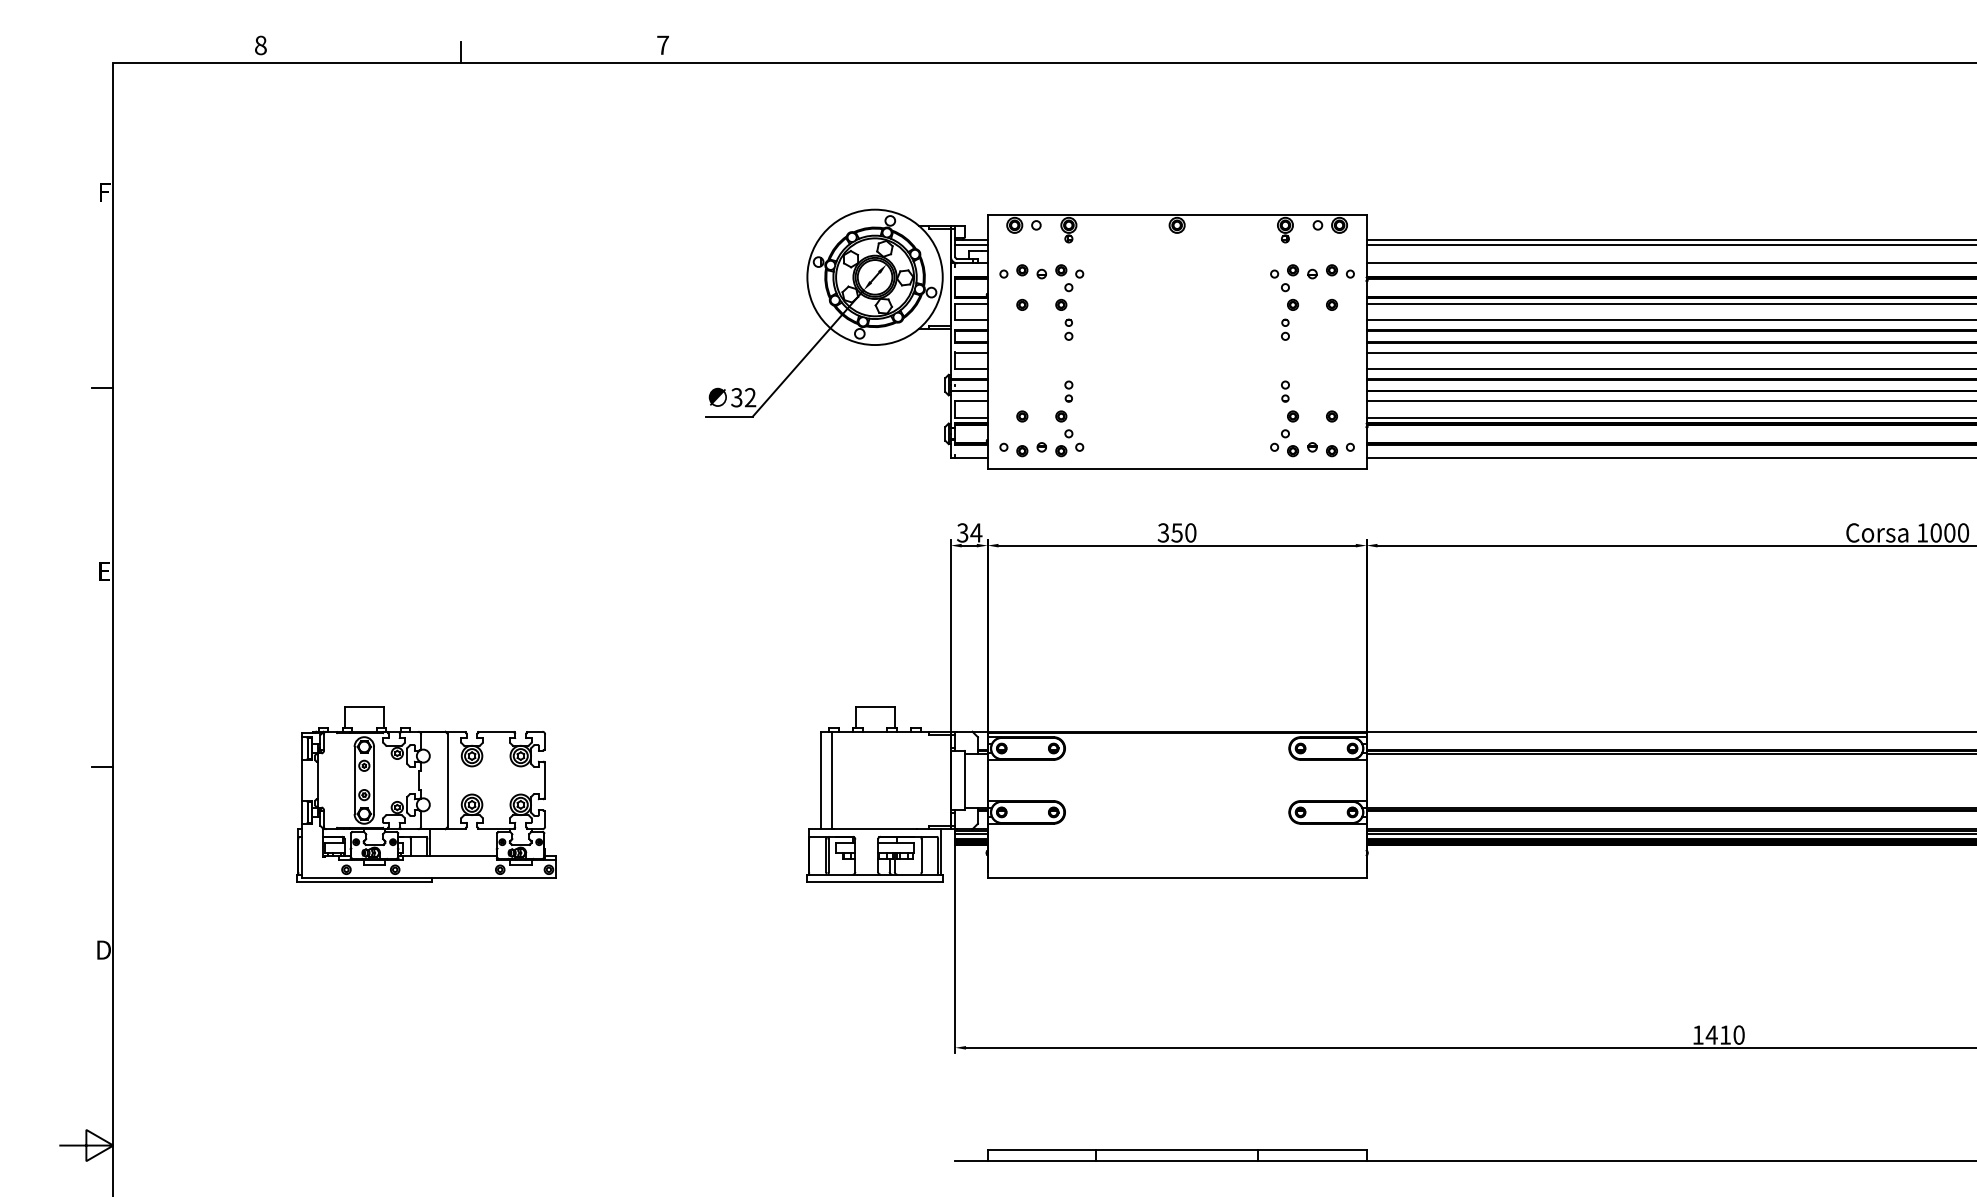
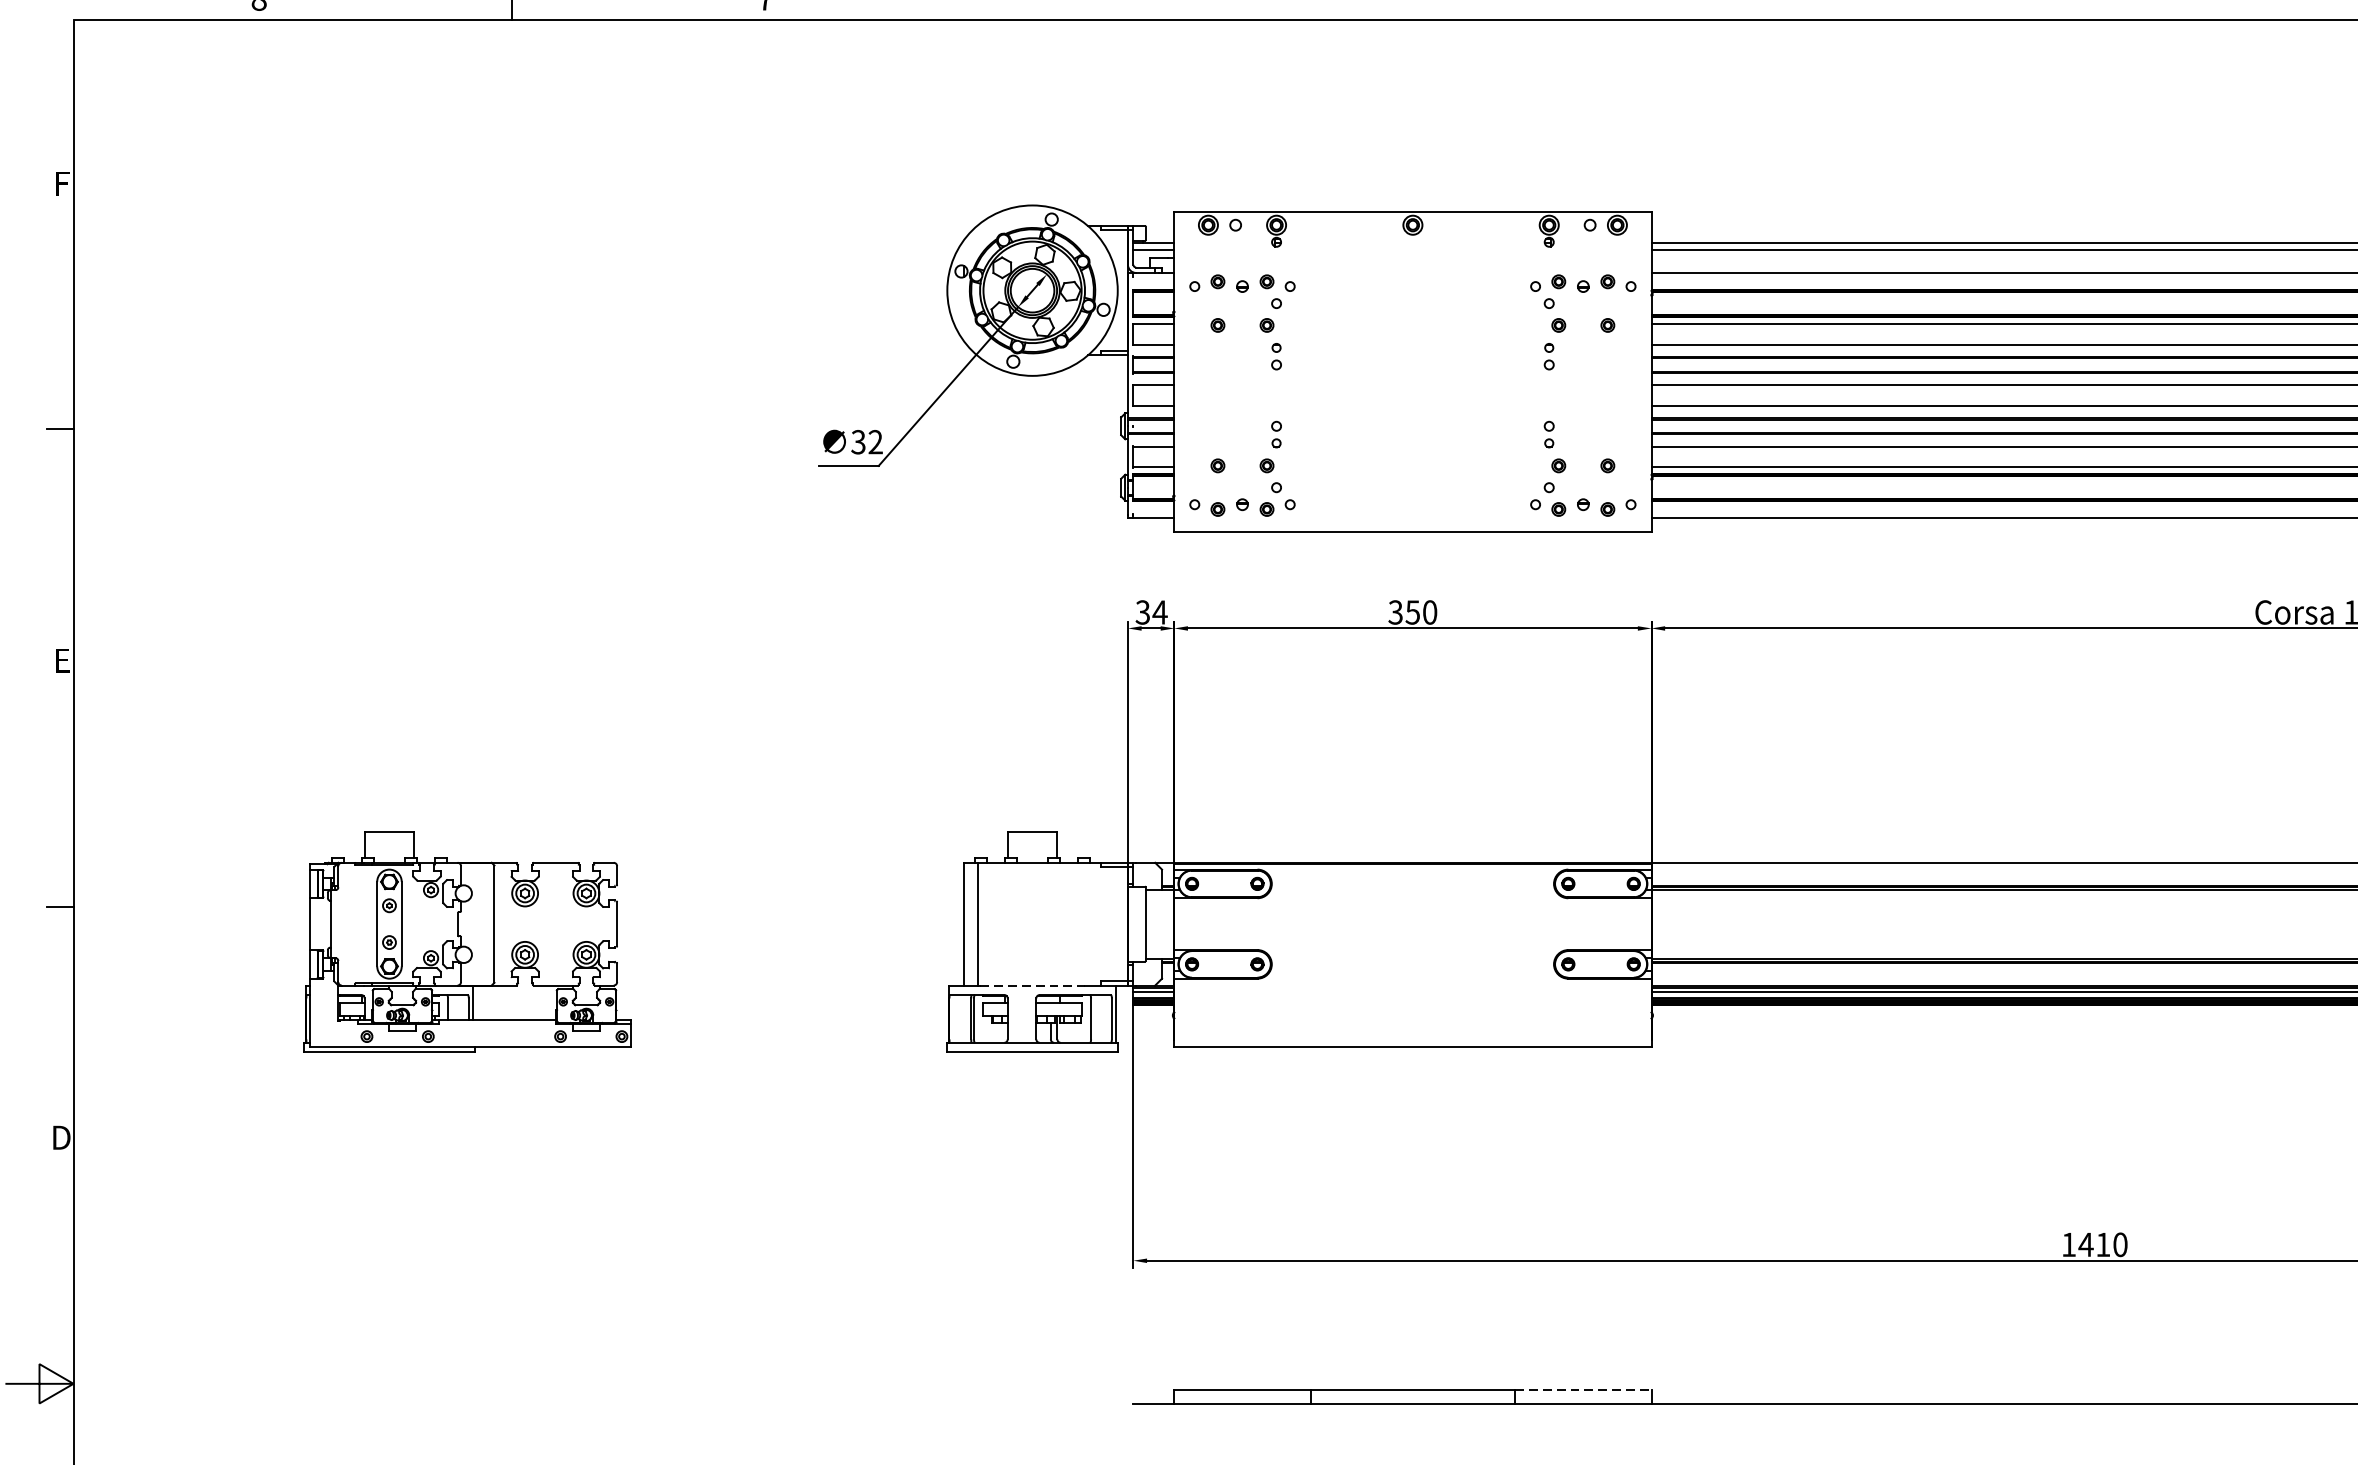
line: (875, 829) -> (1033, 985), solid -> dashed
line: (1313, 1150) -> (1584, 1390), solid -> dashed

